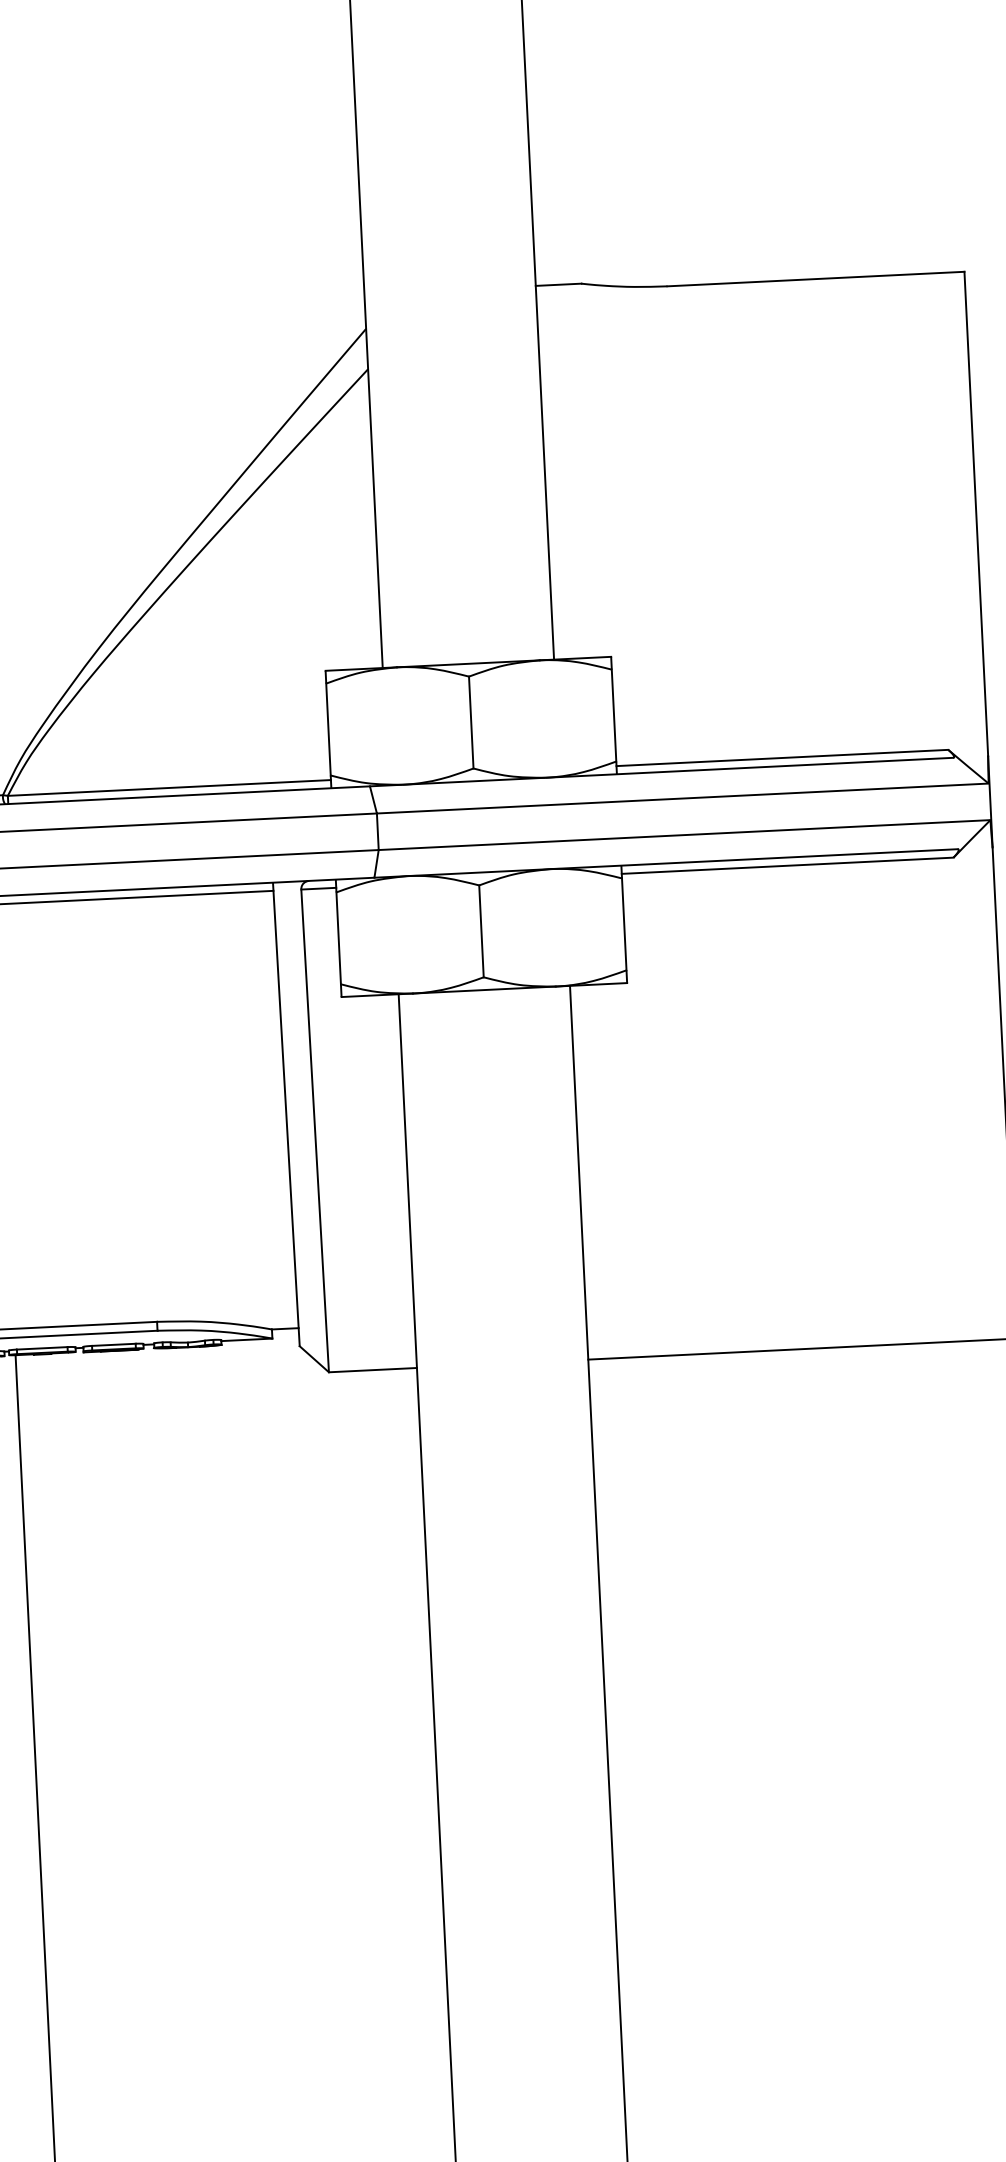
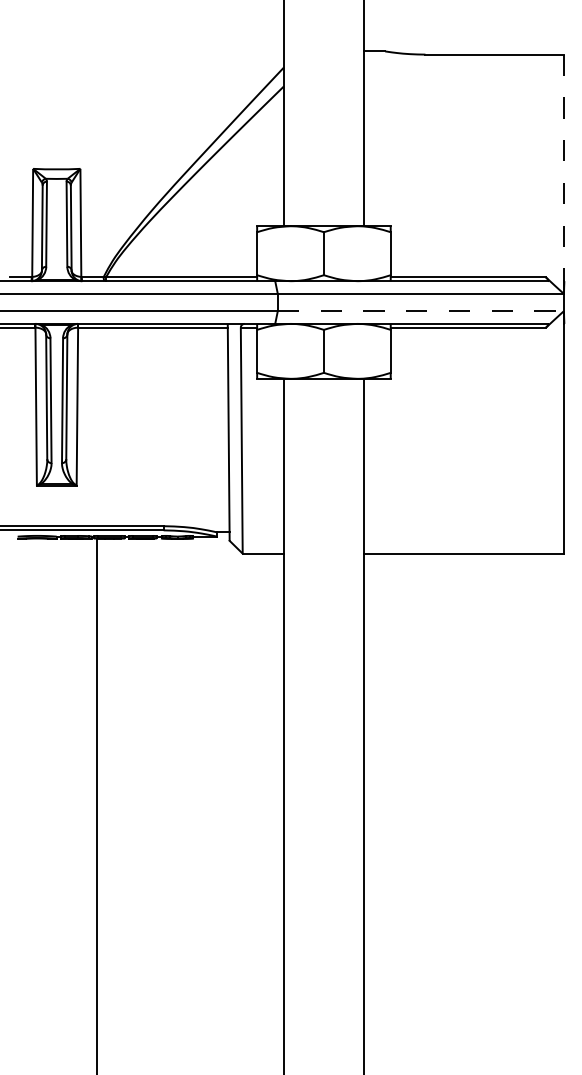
line: (976, 515) -> (564, 168), solid -> dashed
line: (685, 835) -> (421, 311), solid -> dashed

